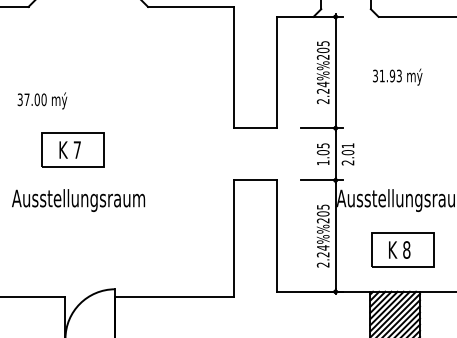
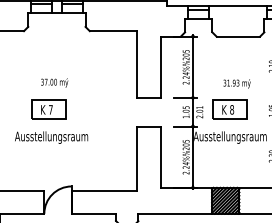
text: (396, 76) -> (236, 83), moved
text: (42, 100) -> (54, 82), moved
part: (402, 249) -> (229, 109), moved

